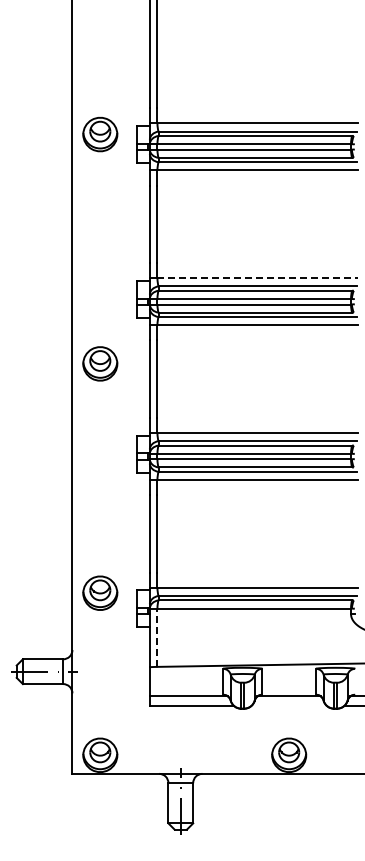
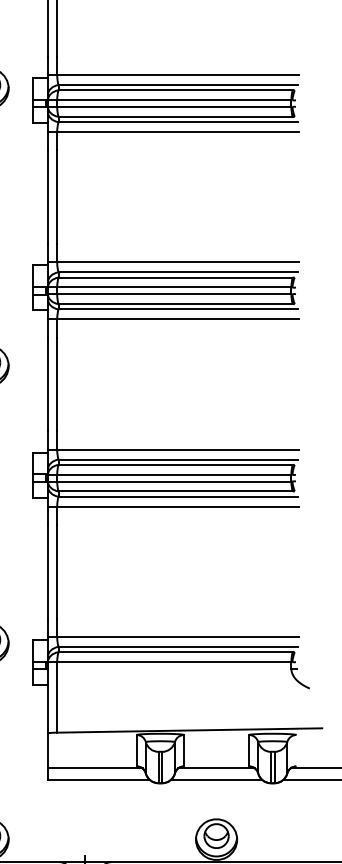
line: (258, 278) -> (179, 262), dashed -> solid
line: (157, 637) -> (57, 697), dashed -> solid
line: (288, 705) -> (215, 779), added

